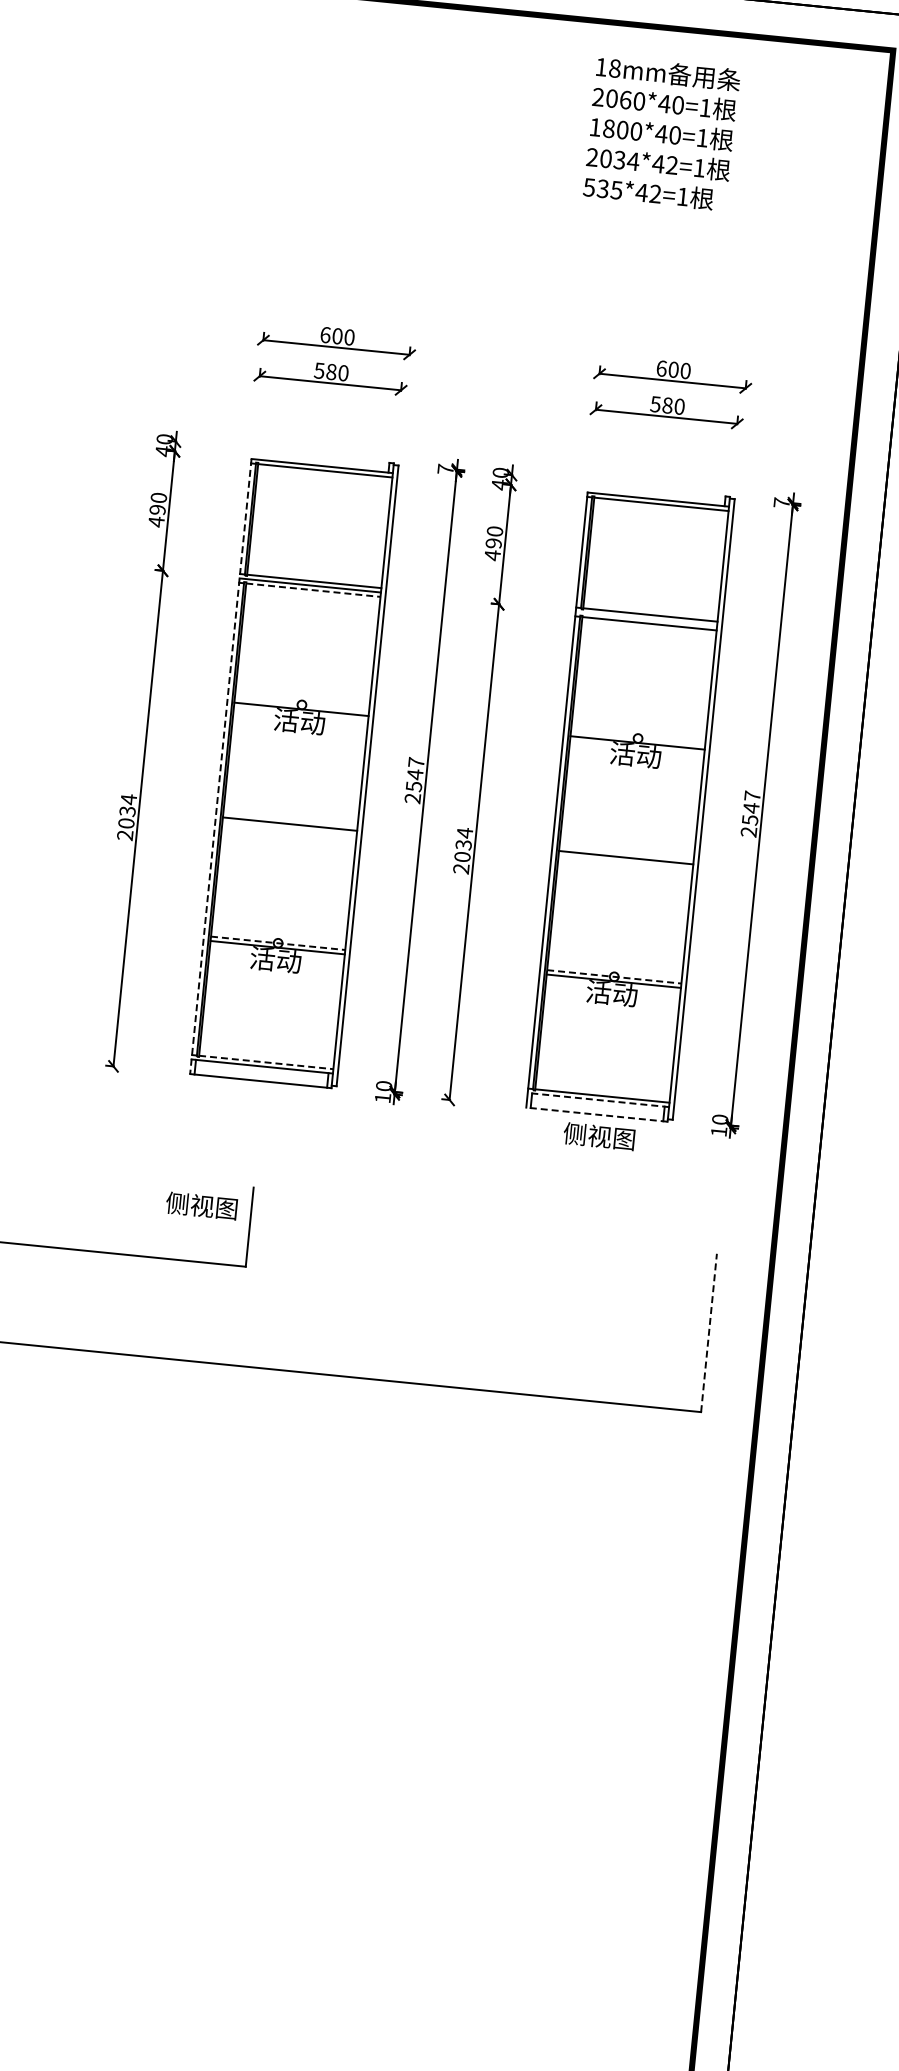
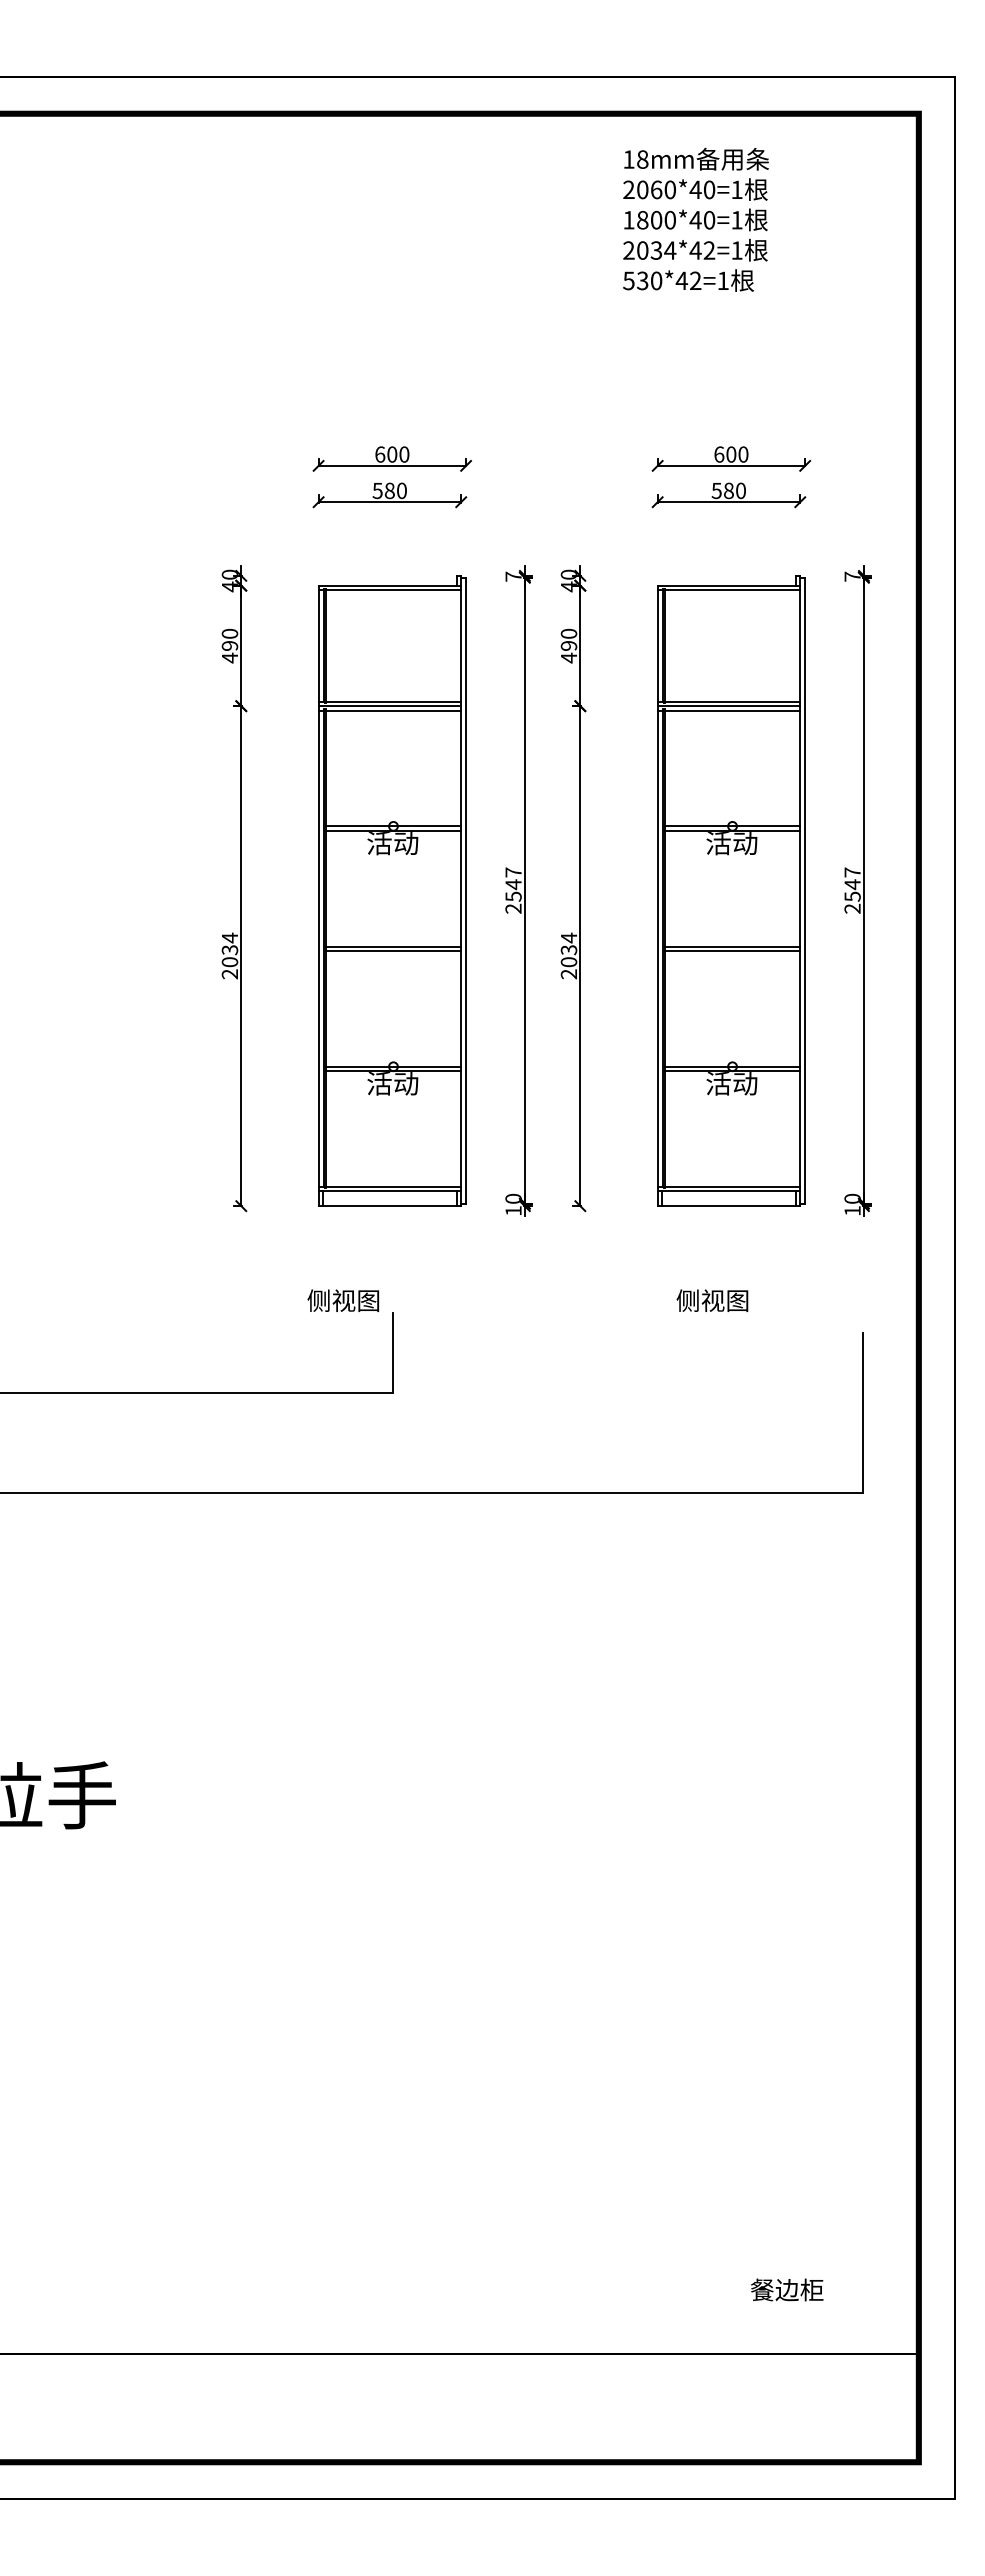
text: (616, 189) -> (656, 280), 535*42=1 -> 530*42=1
line: (313, 590) -> (393, 710), dashed -> solid
line: (645, 619) -> (728, 706), added
line: (301, 705) -> (393, 826), added
line: (638, 738) -> (732, 826), added
line: (220, 767) -> (318, 896), dashed -> solid
line: (289, 828) -> (393, 950), added
line: (625, 861) -> (732, 950), added
line: (278, 943) -> (393, 1066), dashed -> solid
line: (614, 976) -> (732, 1066), dashed -> solid
line: (266, 1062) -> (393, 1186), dashed -> solid
line: (597, 1100) -> (728, 1191), dashed -> solid
line: (596, 1114) -> (728, 1206), dashed -> solid
text: (599, 1136) -> (712, 1300), moved
text: (200, 1205) -> (342, 1300), moved
line: (708, 1332) -> (862, 1412), dashed -> solid

